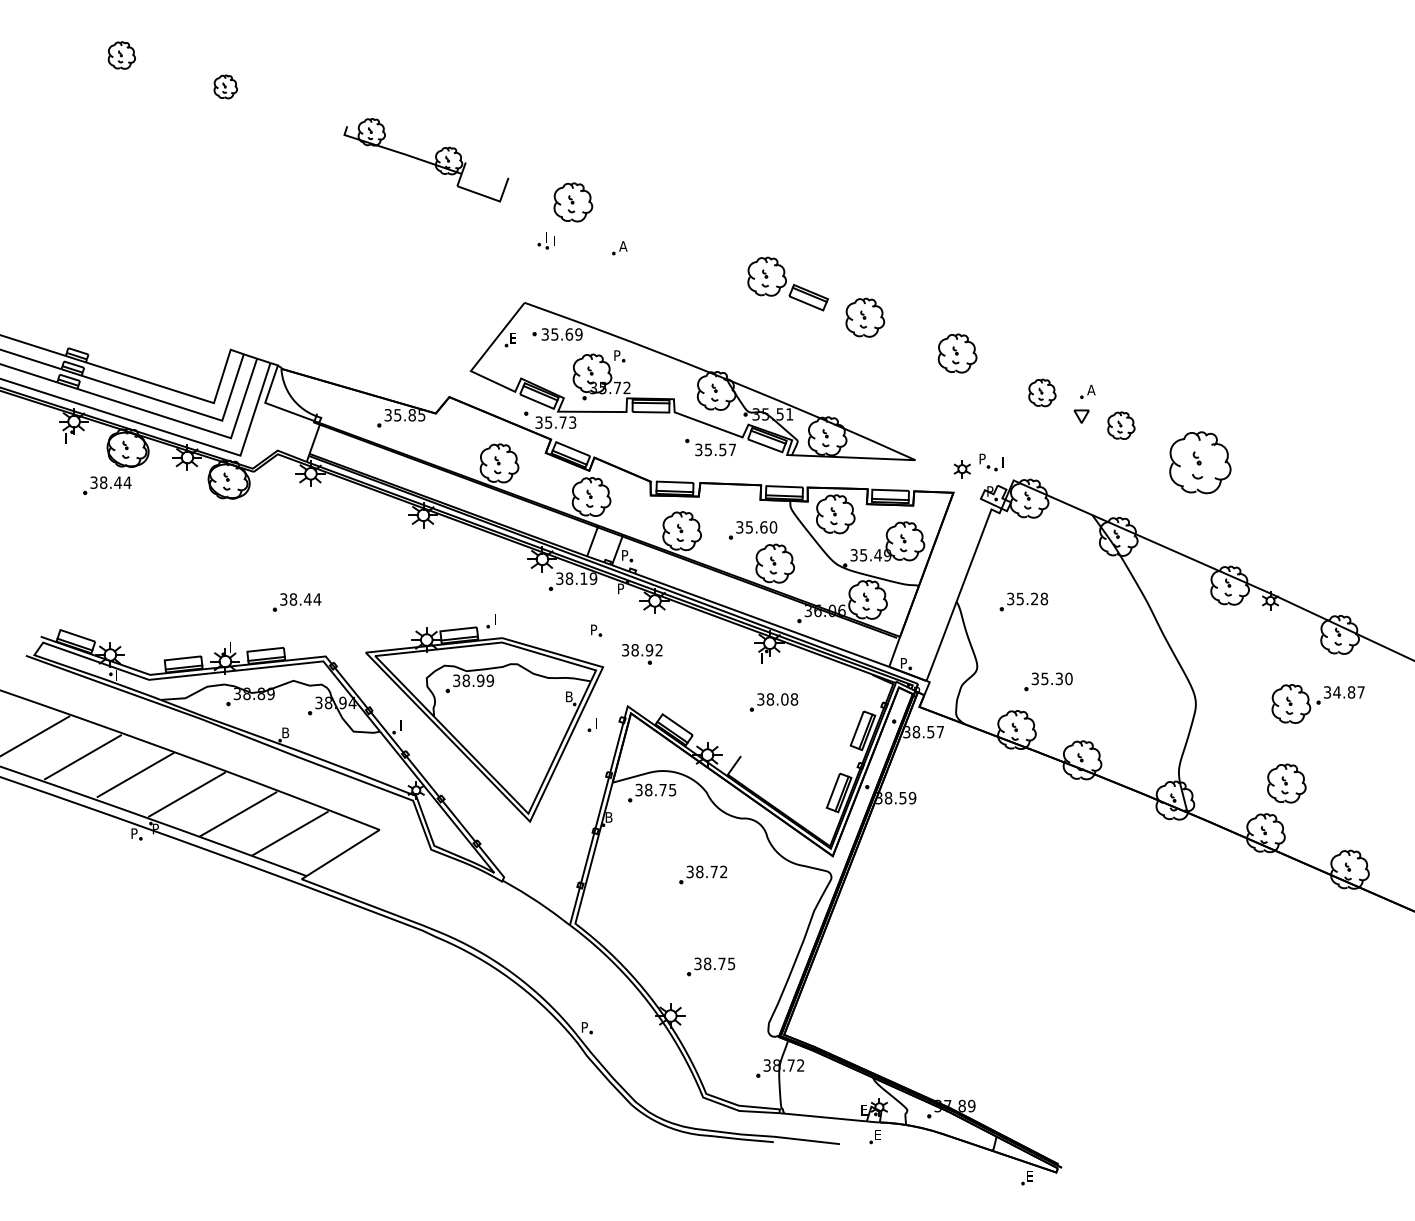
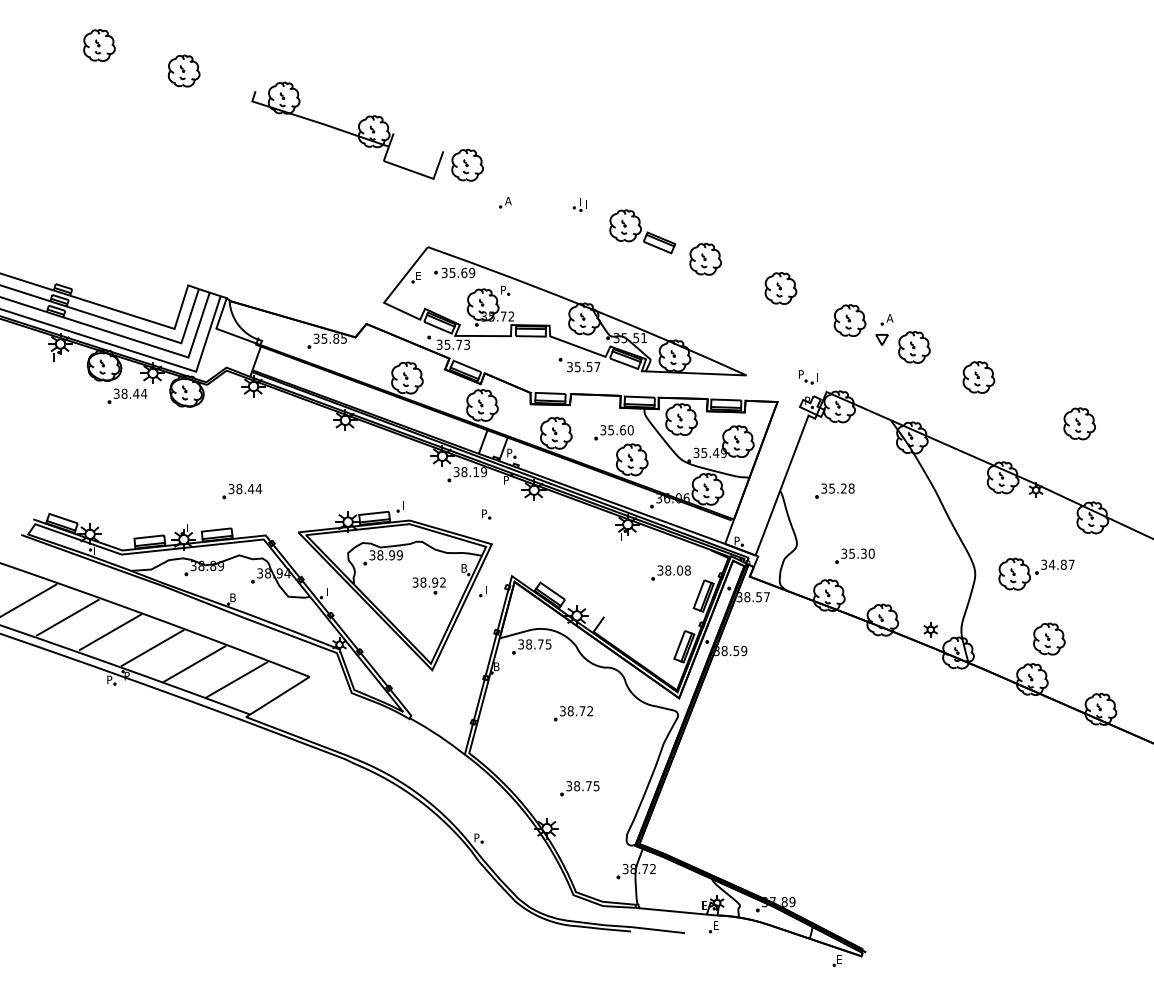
part: (121, 55) -> (99, 45), size x1.43
part: (225, 86) -> (183, 70), size x1.67
part: (426, 160) -> (347, 131), size x1.43
part: (545, 240) -> (579, 204), moved
part: (1042, 392) -> (850, 320), size x1.43
part: (1121, 425) -> (914, 347), size x1.43
part: (1200, 462) -> (978, 377), size x0.62
part: (961, 469) -> (930, 630), moved
part: (107, 485) -> (127, 396), moved
part: (1323, 519) -> (1079, 423), added
part: (642, 654) -> (429, 586), moved
part: (773, 702) -> (670, 573), moved
part: (1317, 703) -> (1036, 573), moved

